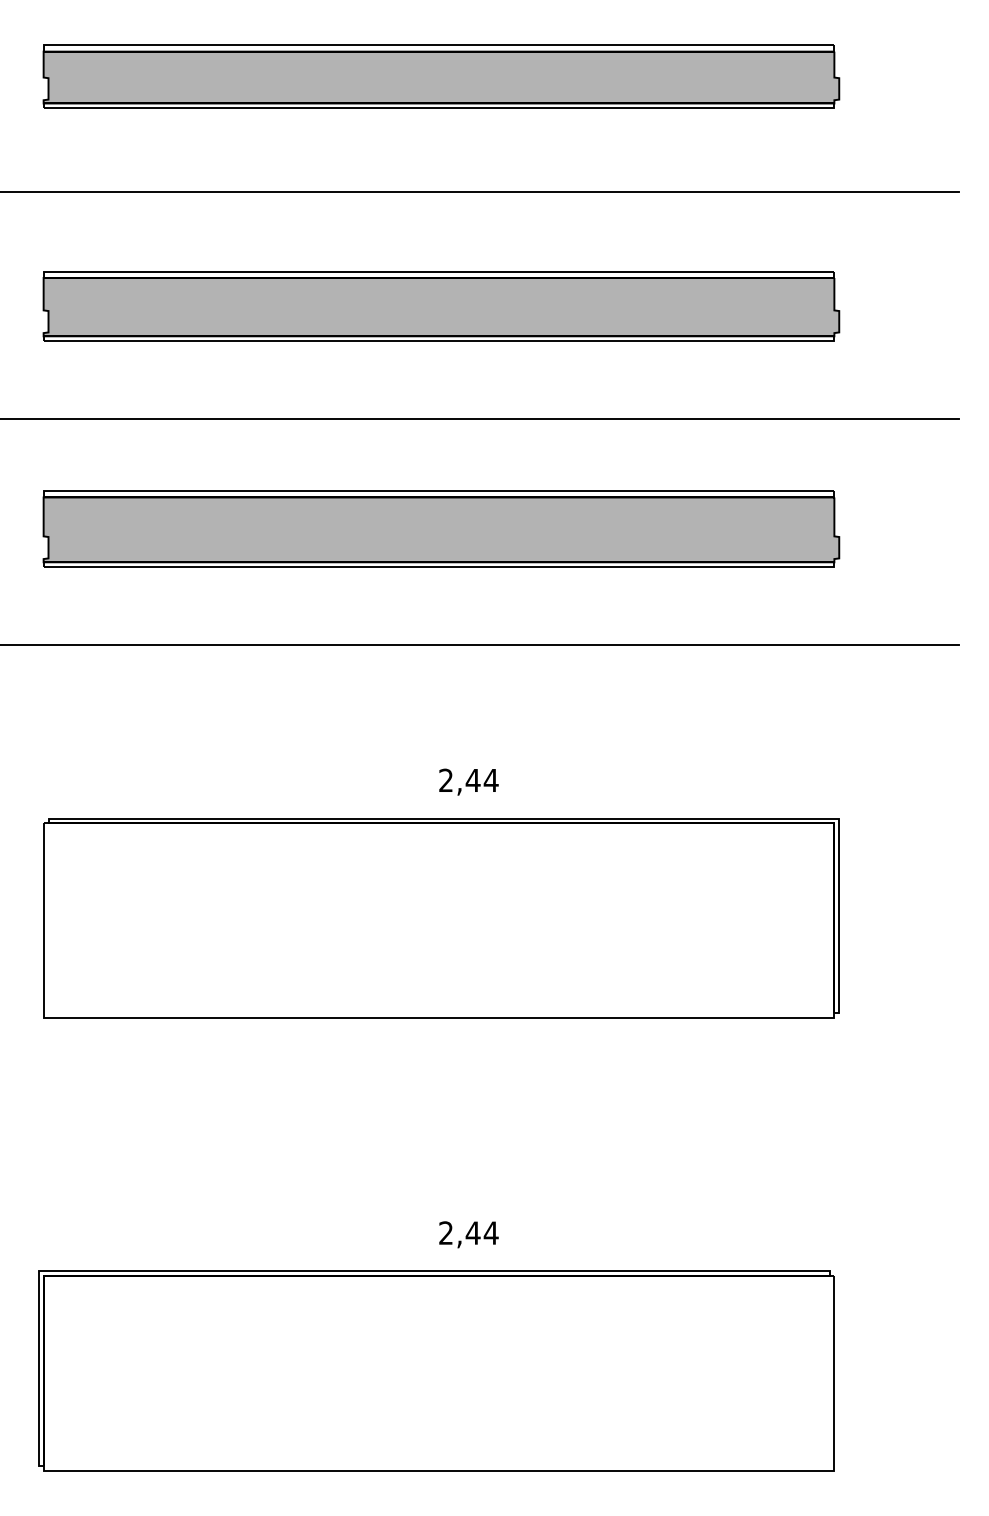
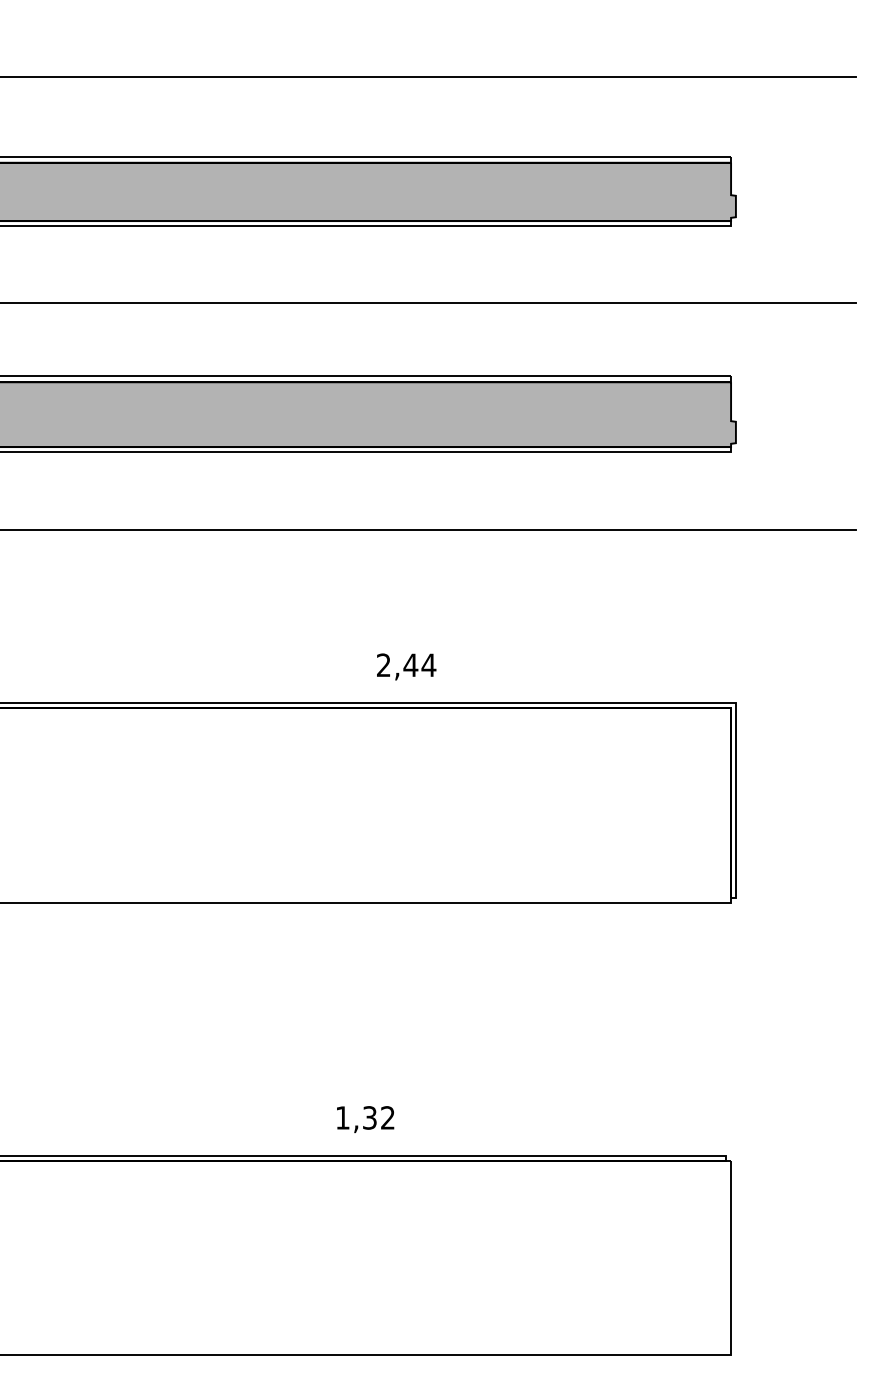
text: (468, 781) -> (406, 666), moved
text: (468, 1232) -> (365, 1117), 2,44 -> 1,32

